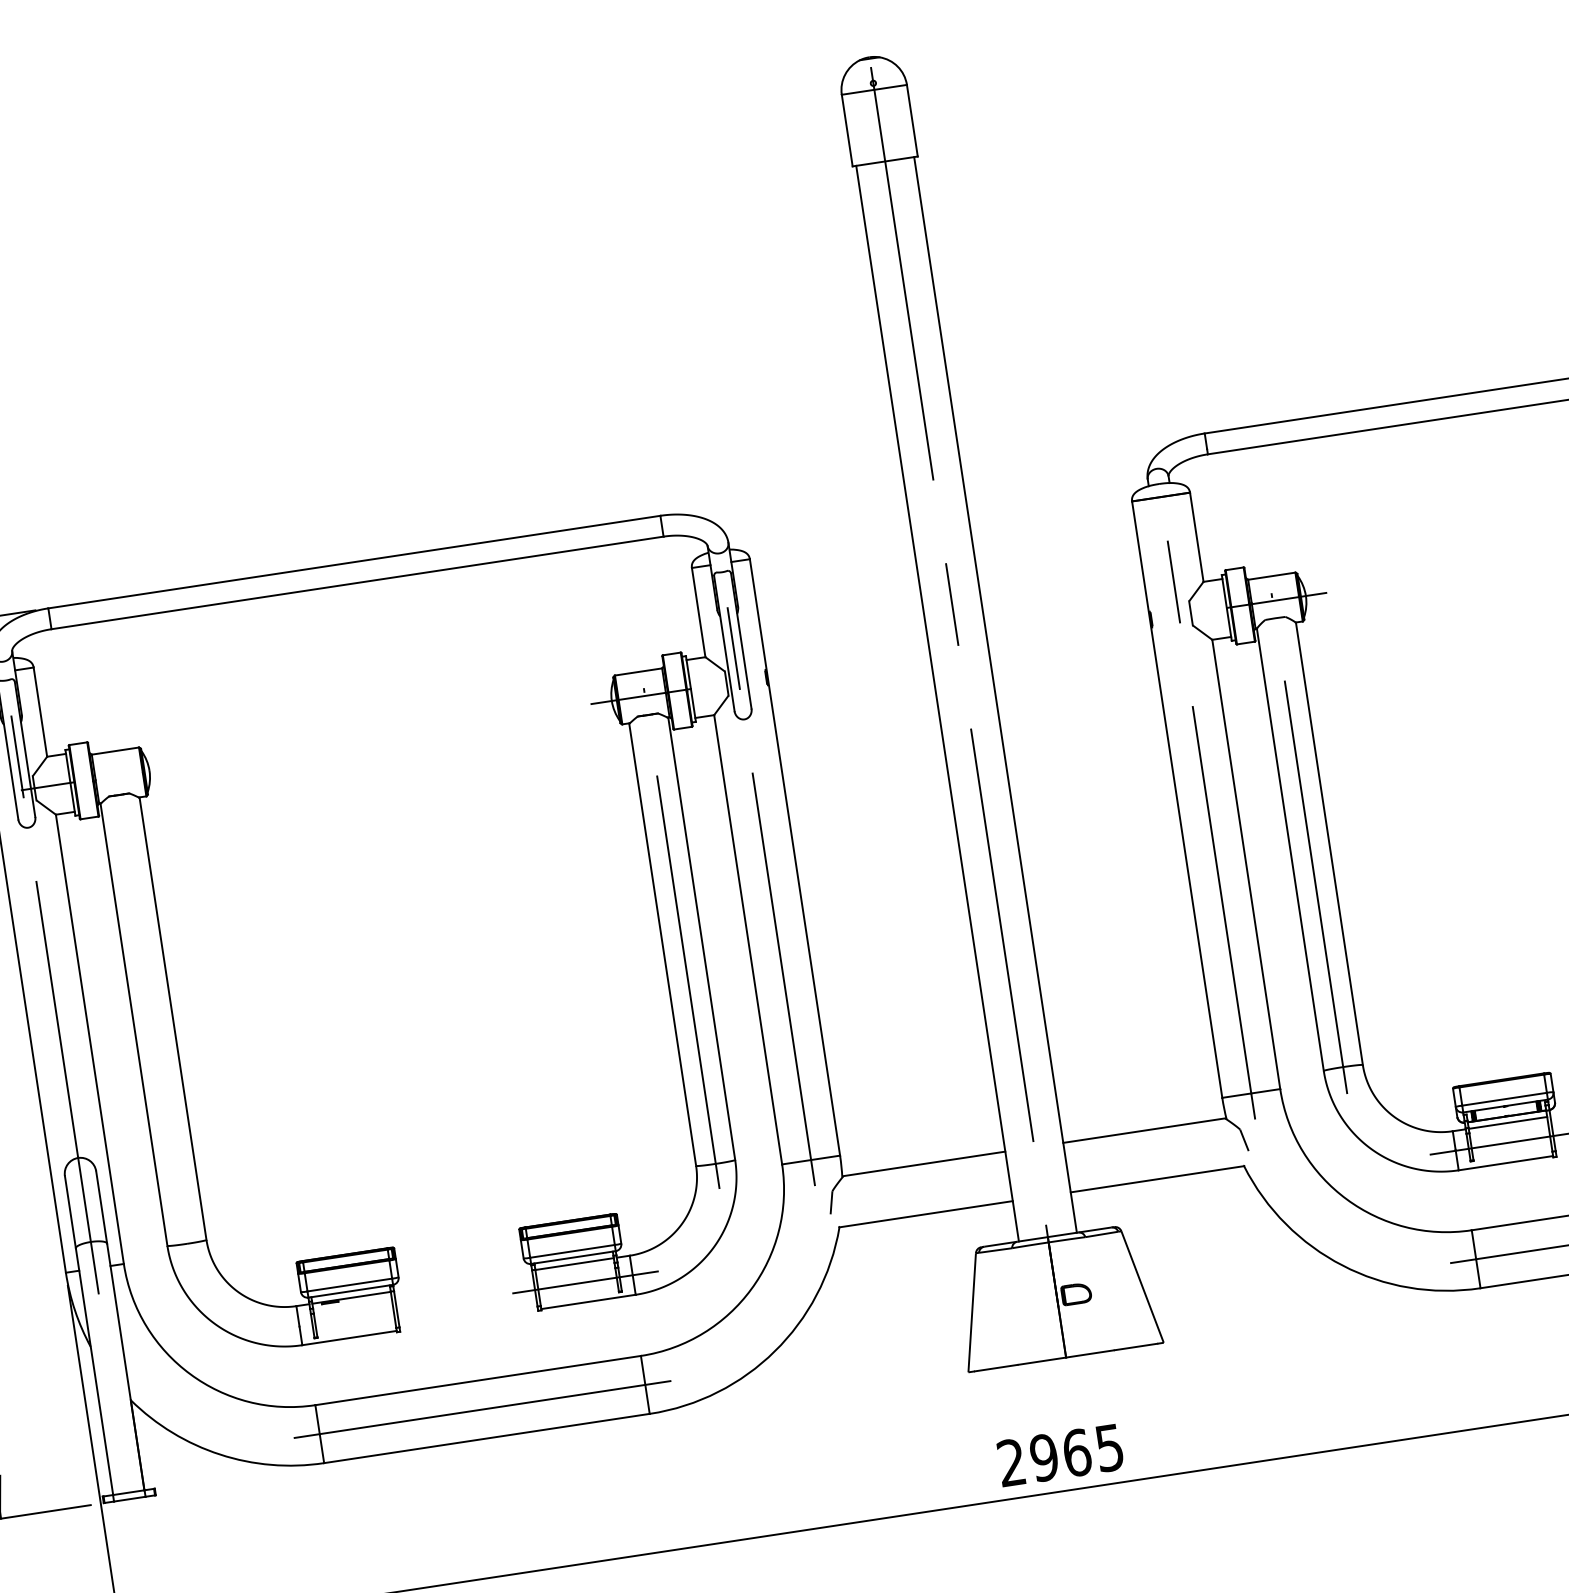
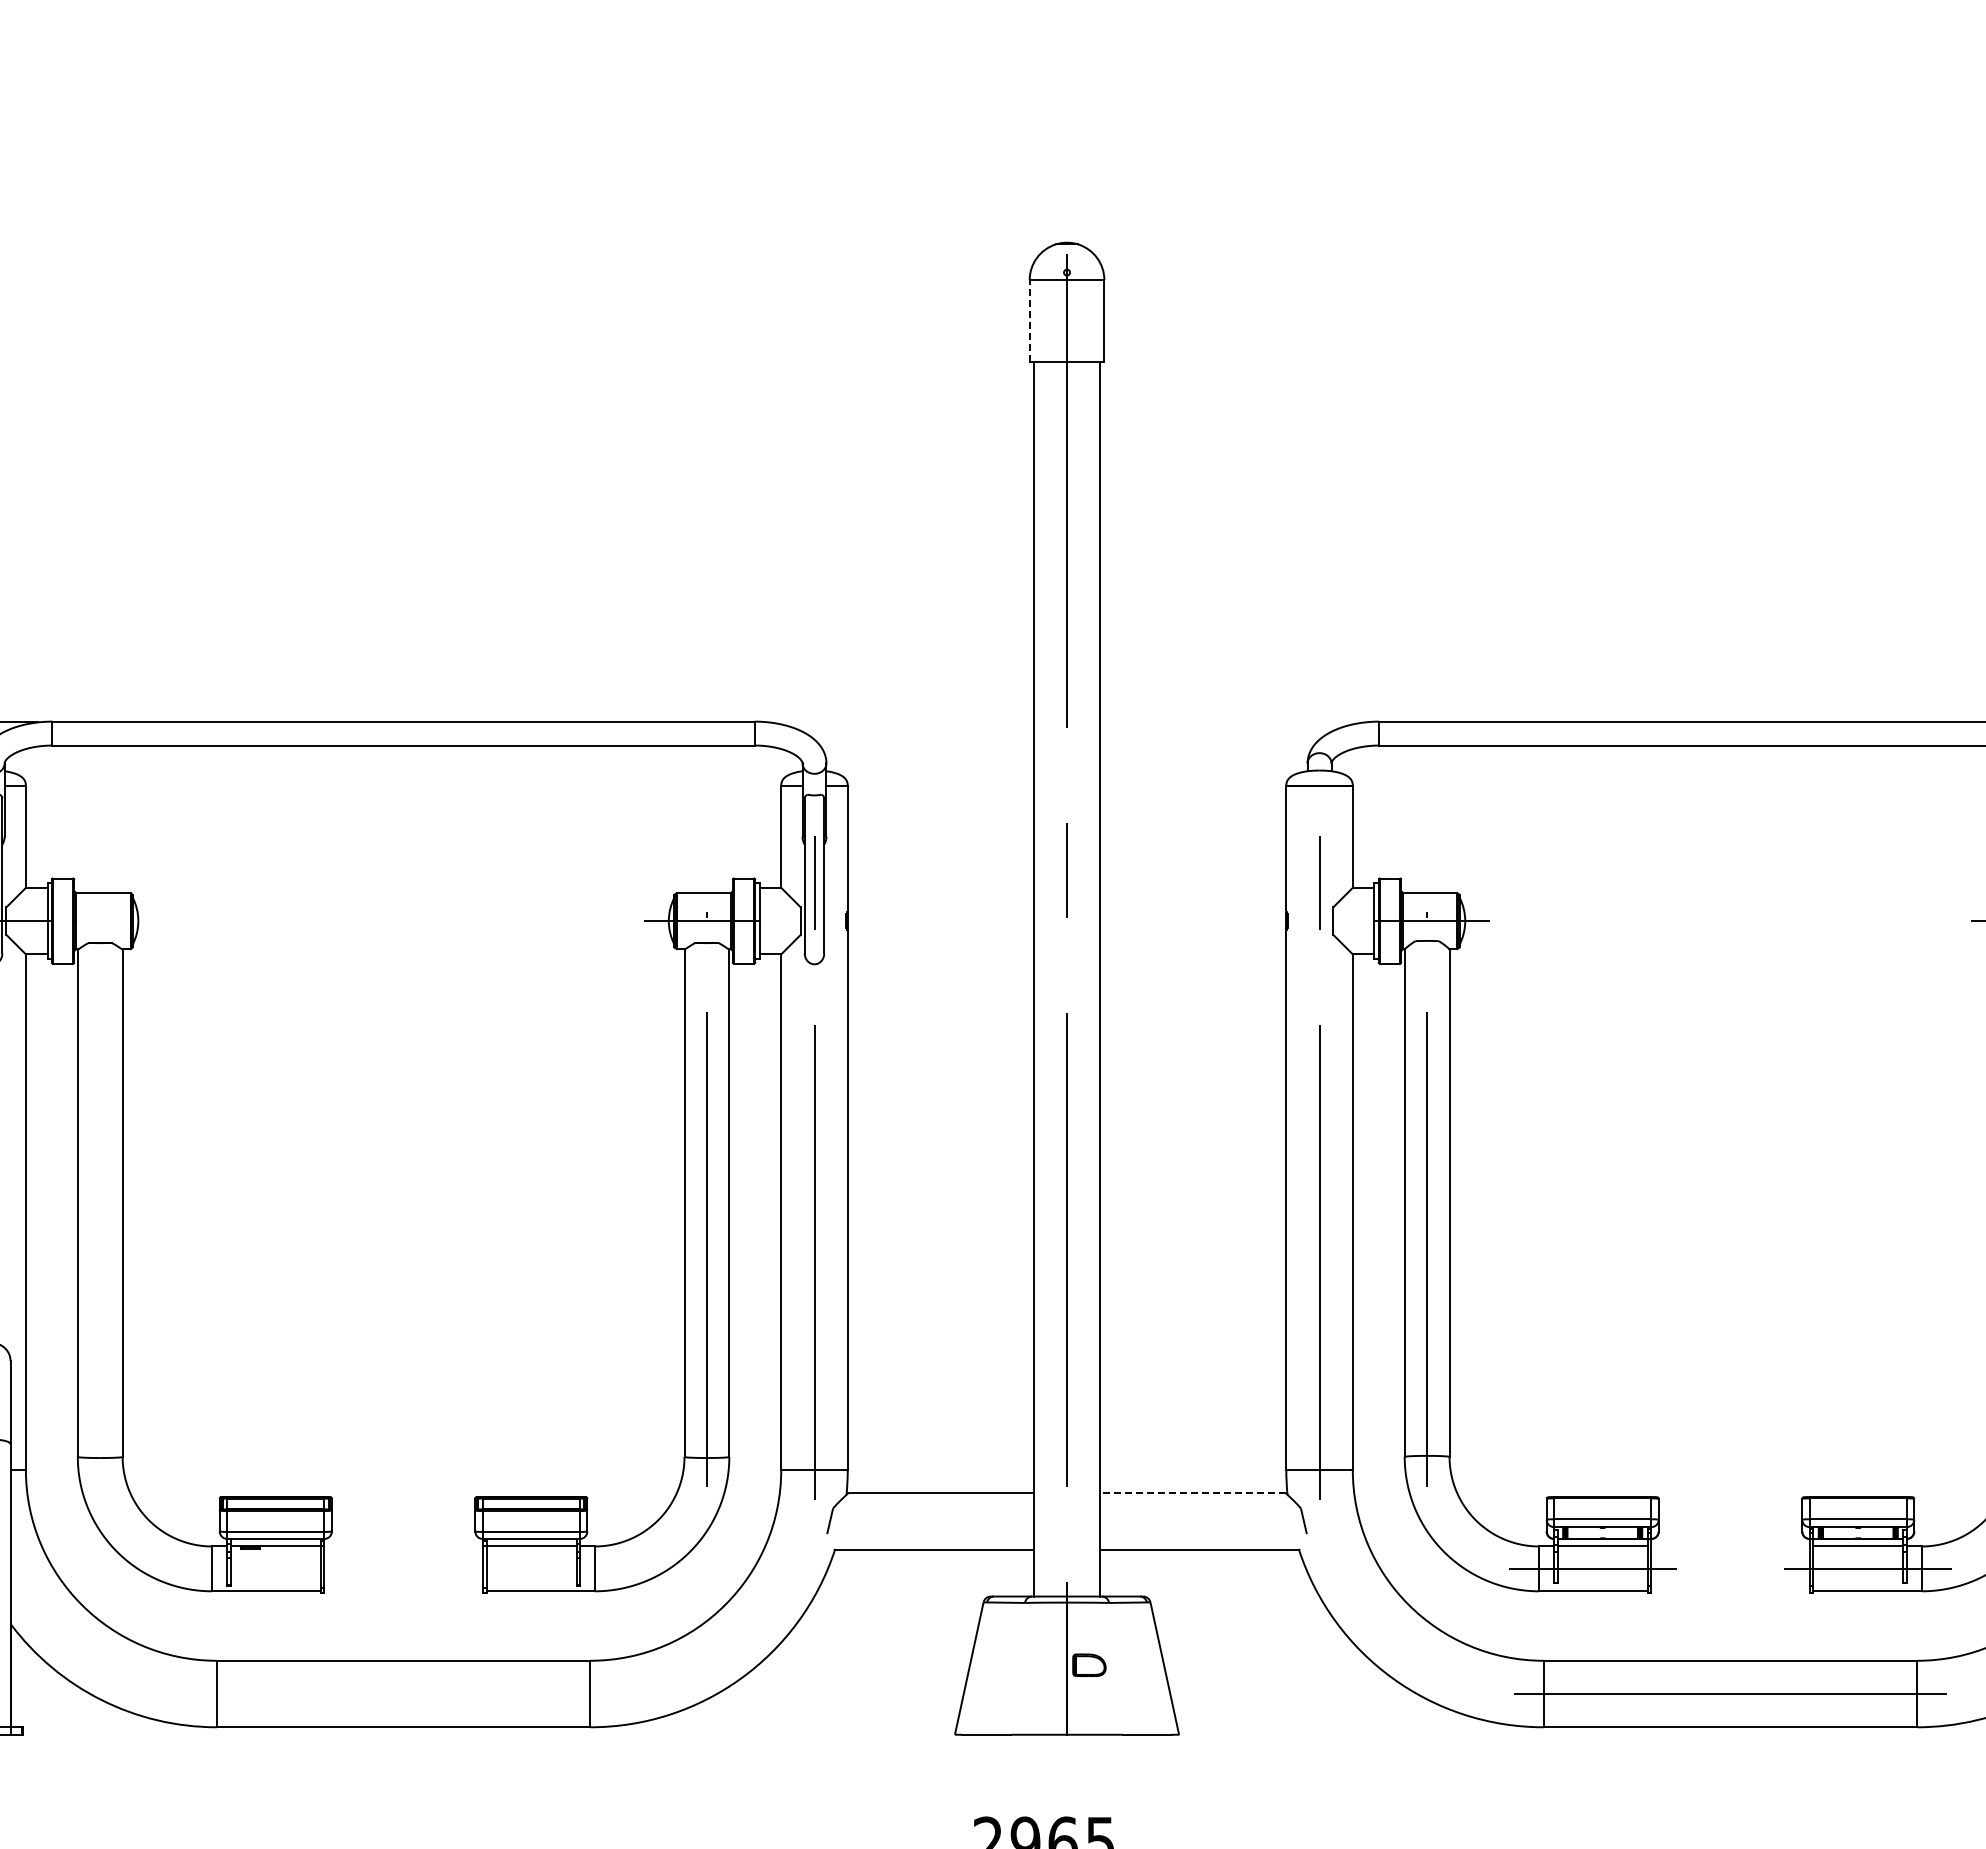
line: (847, 130) -> (1029, 320), solid -> dashed
line: (1144, 1130) -> (1193, 1493), solid -> dashed
line: (585, 1282) -> (540, 1568), removed
line: (482, 1409) -> (403, 1694), removed

